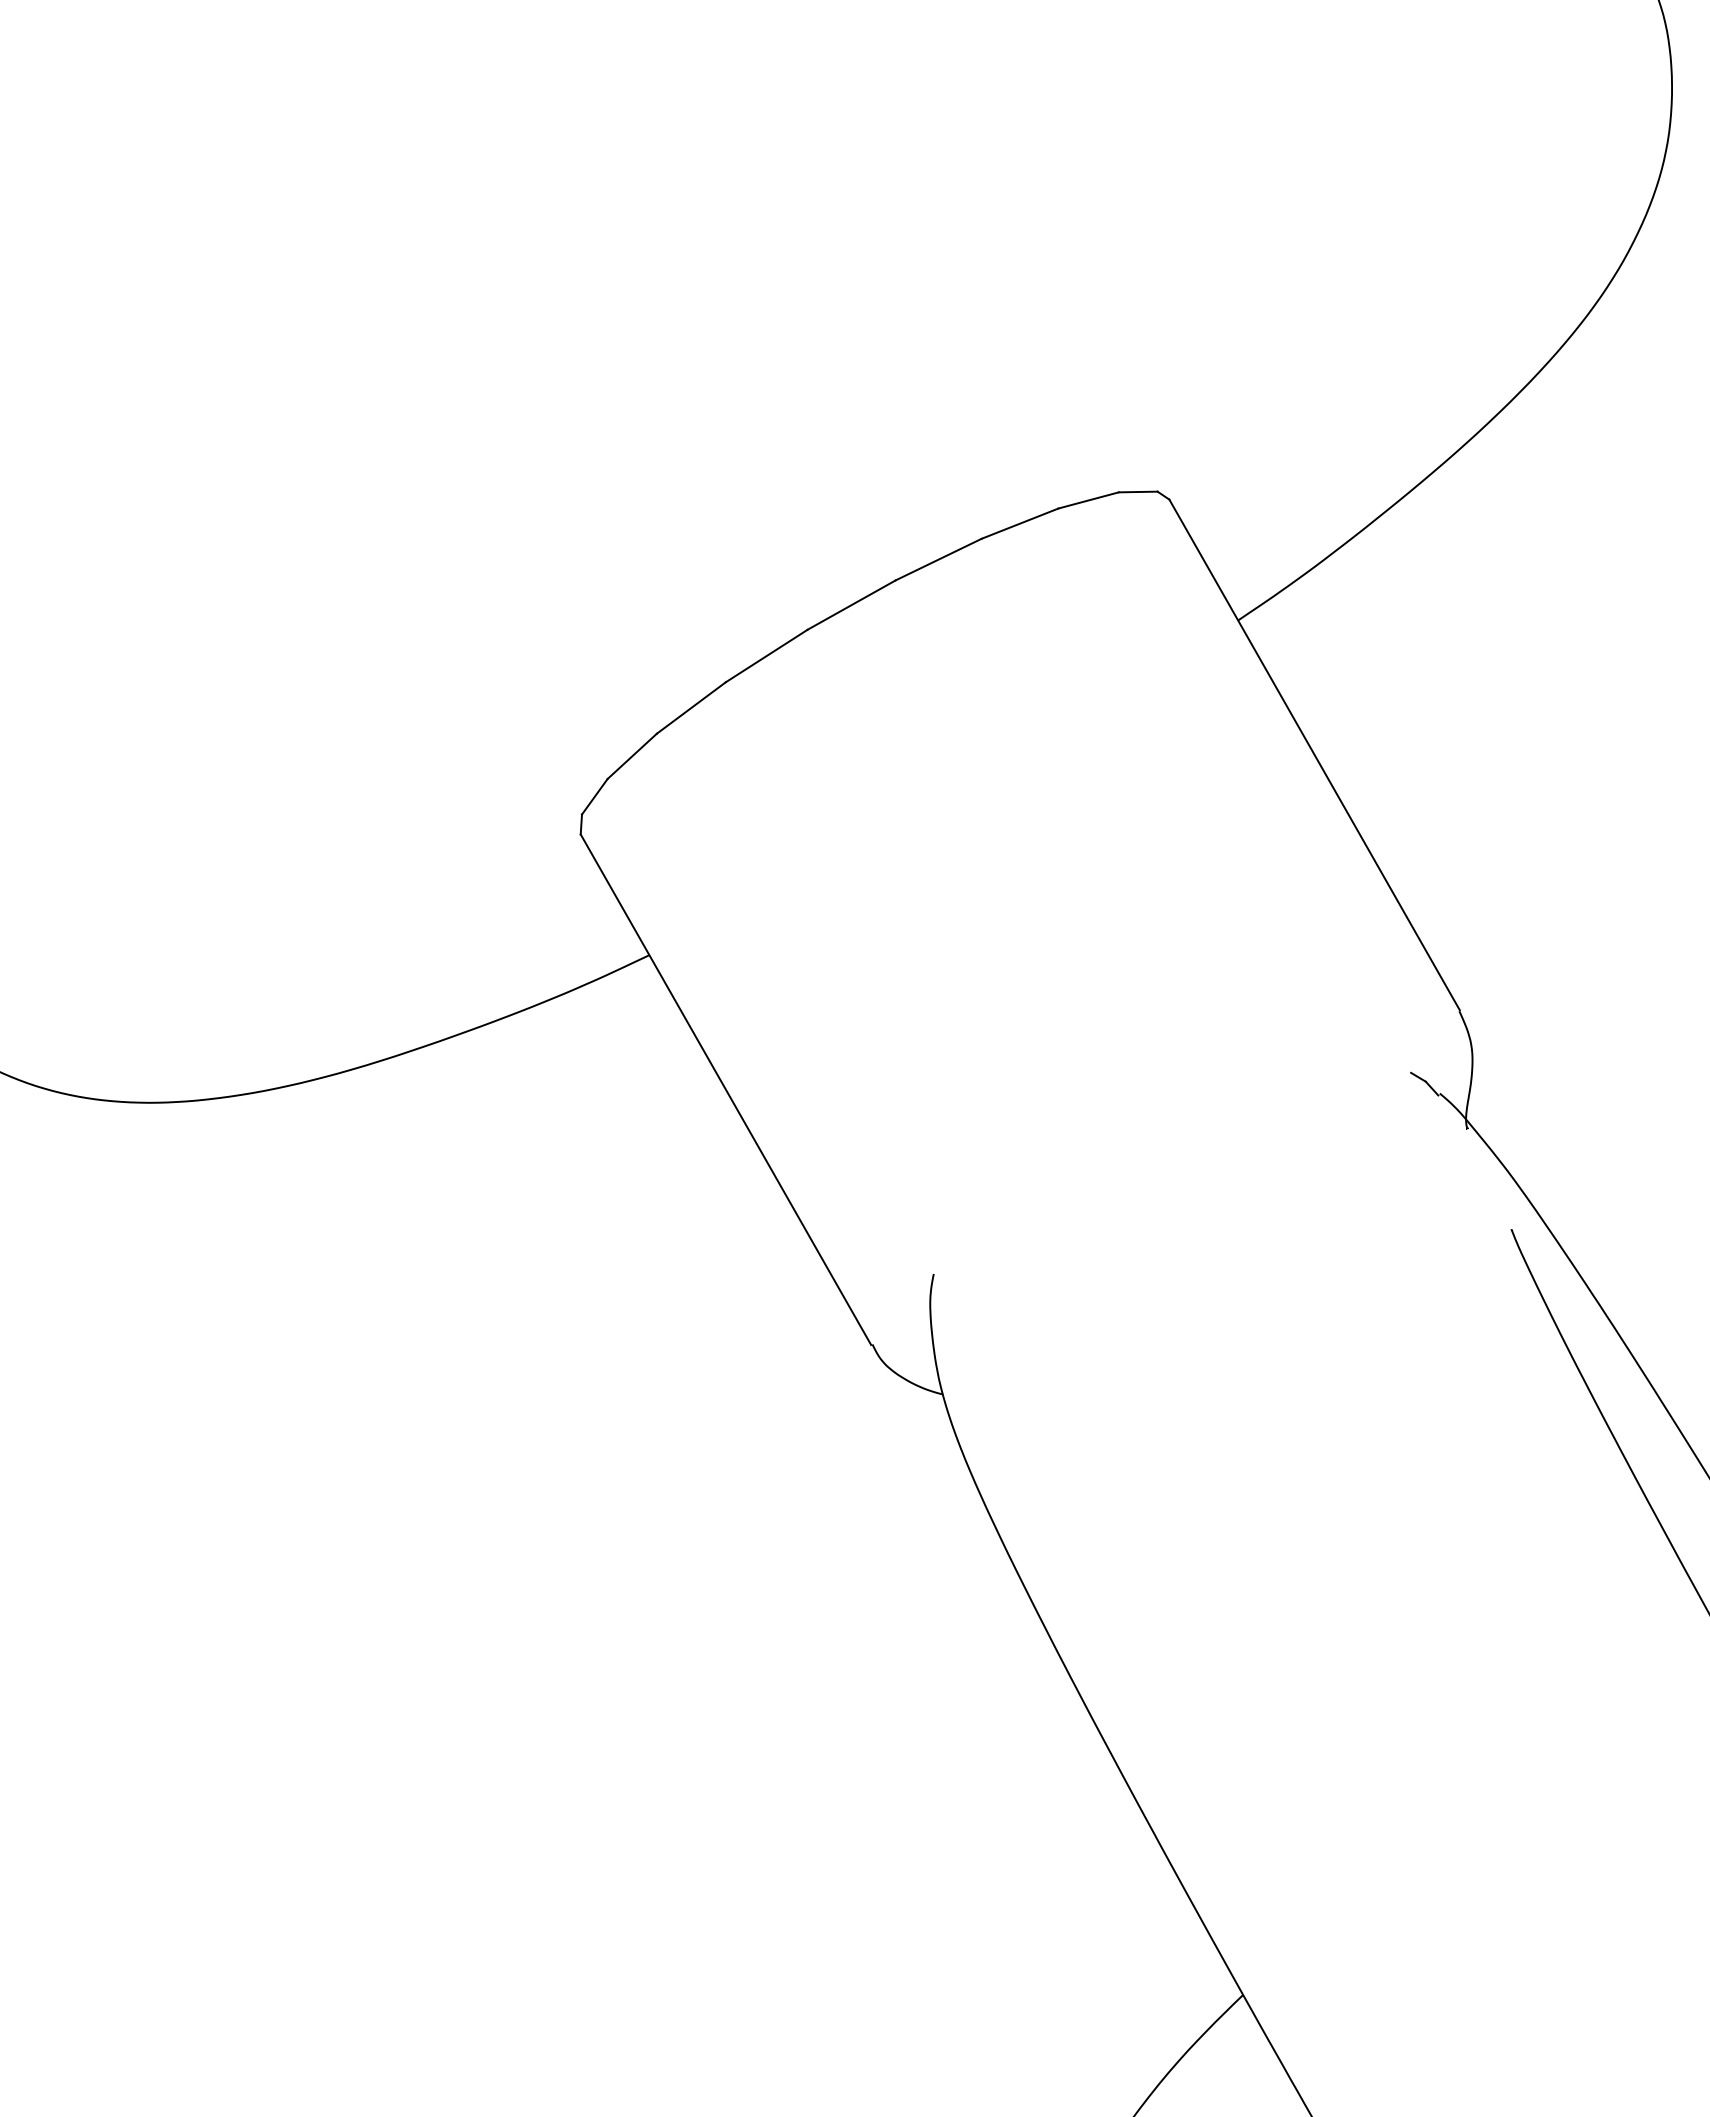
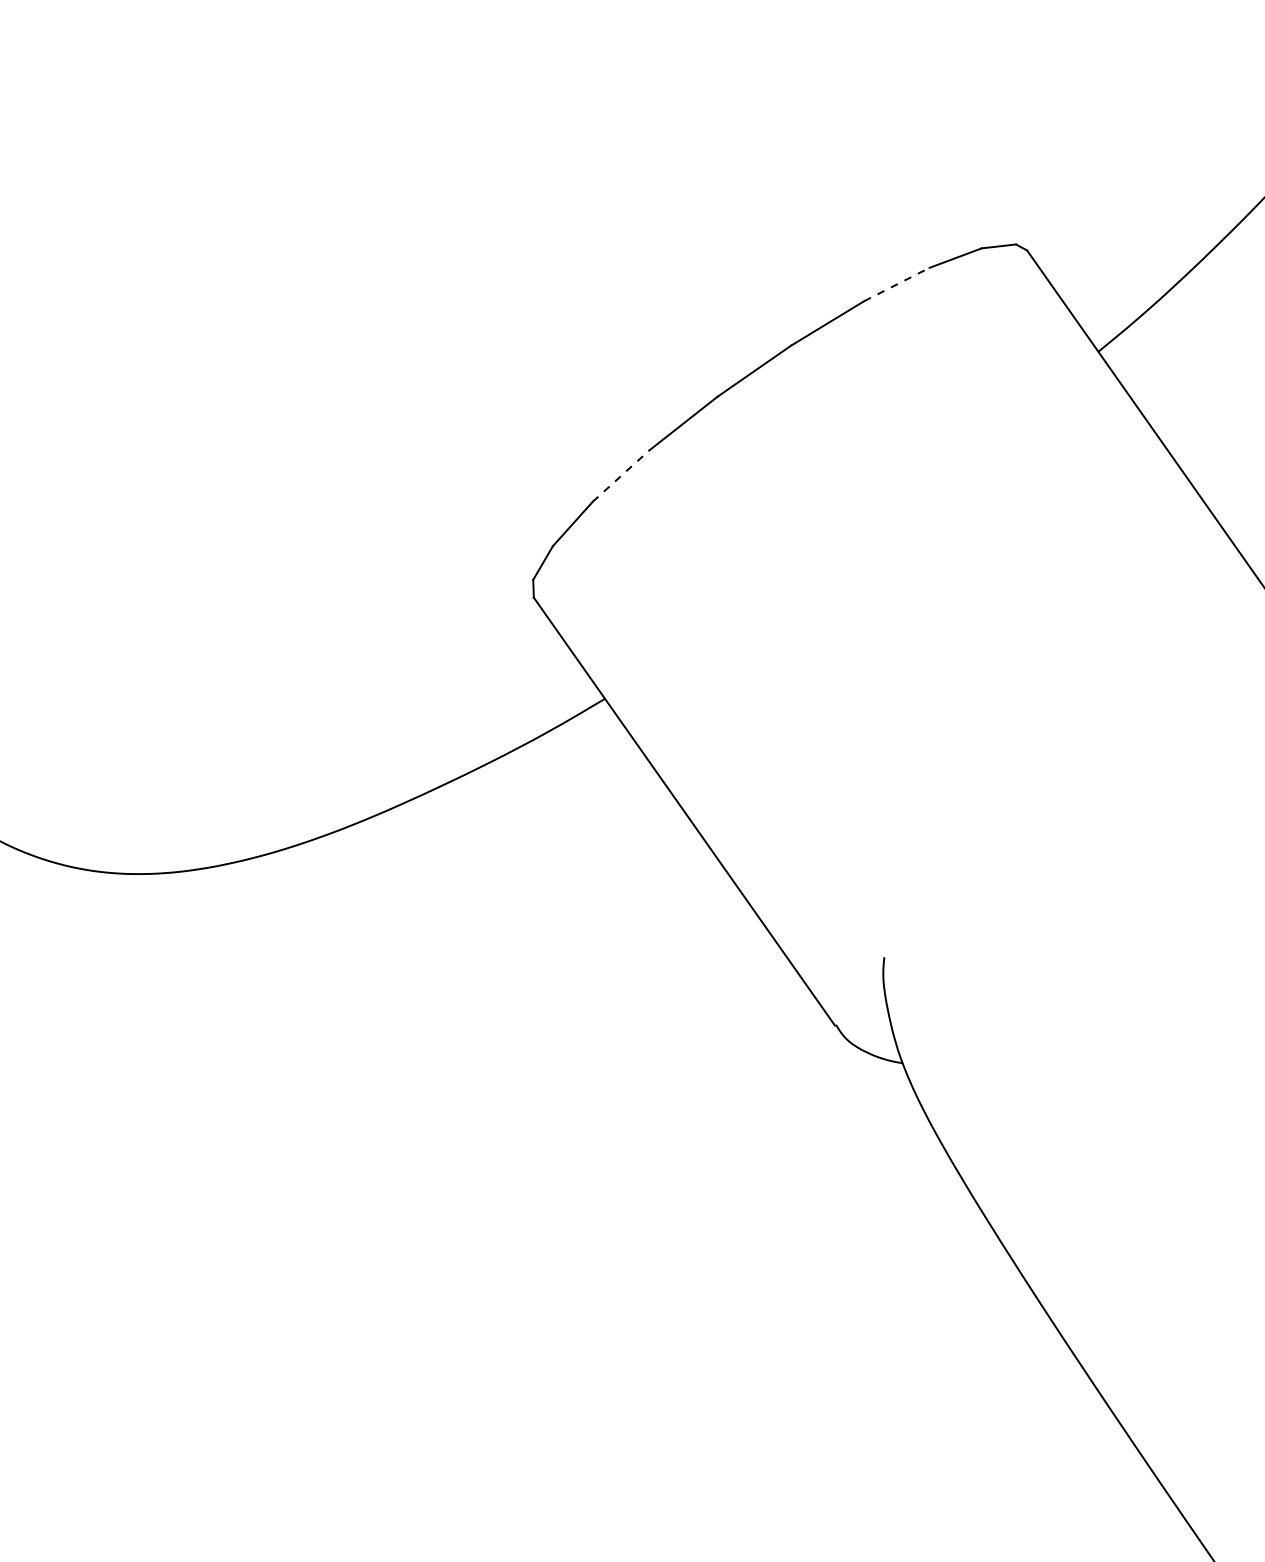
line: (1020, 523) -> (897, 284), solid -> dashed
line: (691, 708) -> (621, 476), solid -> dashed

